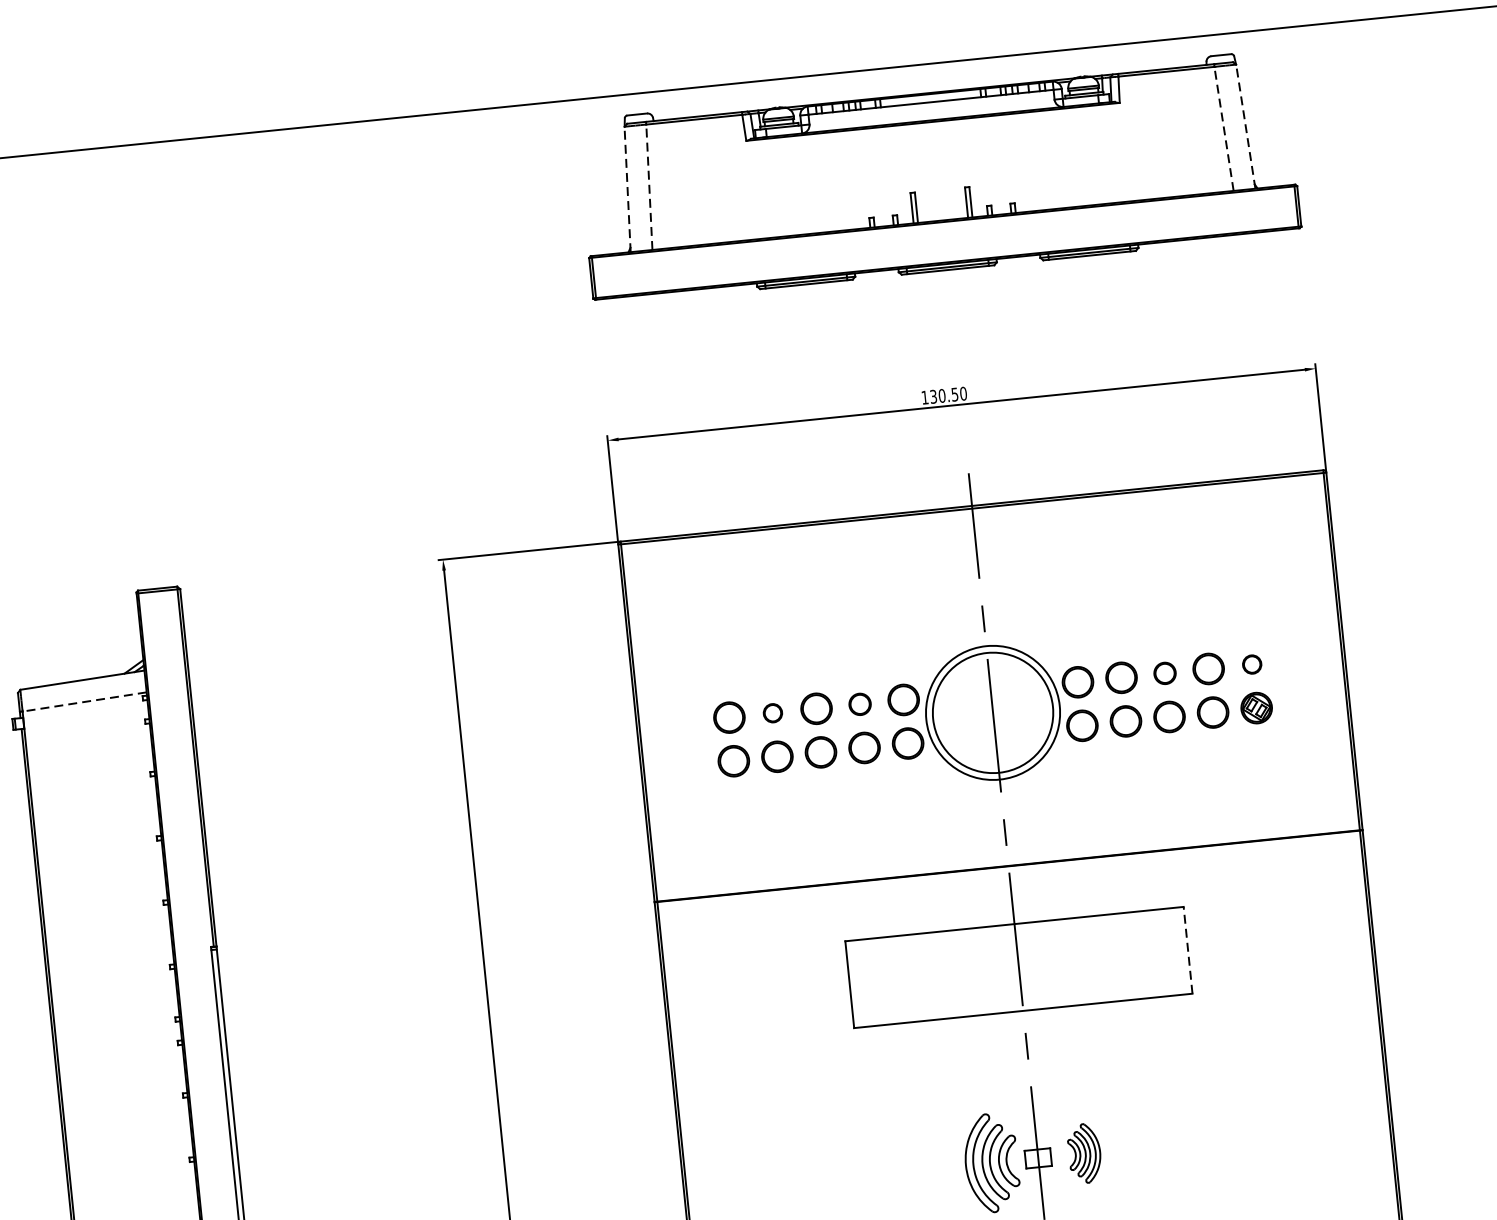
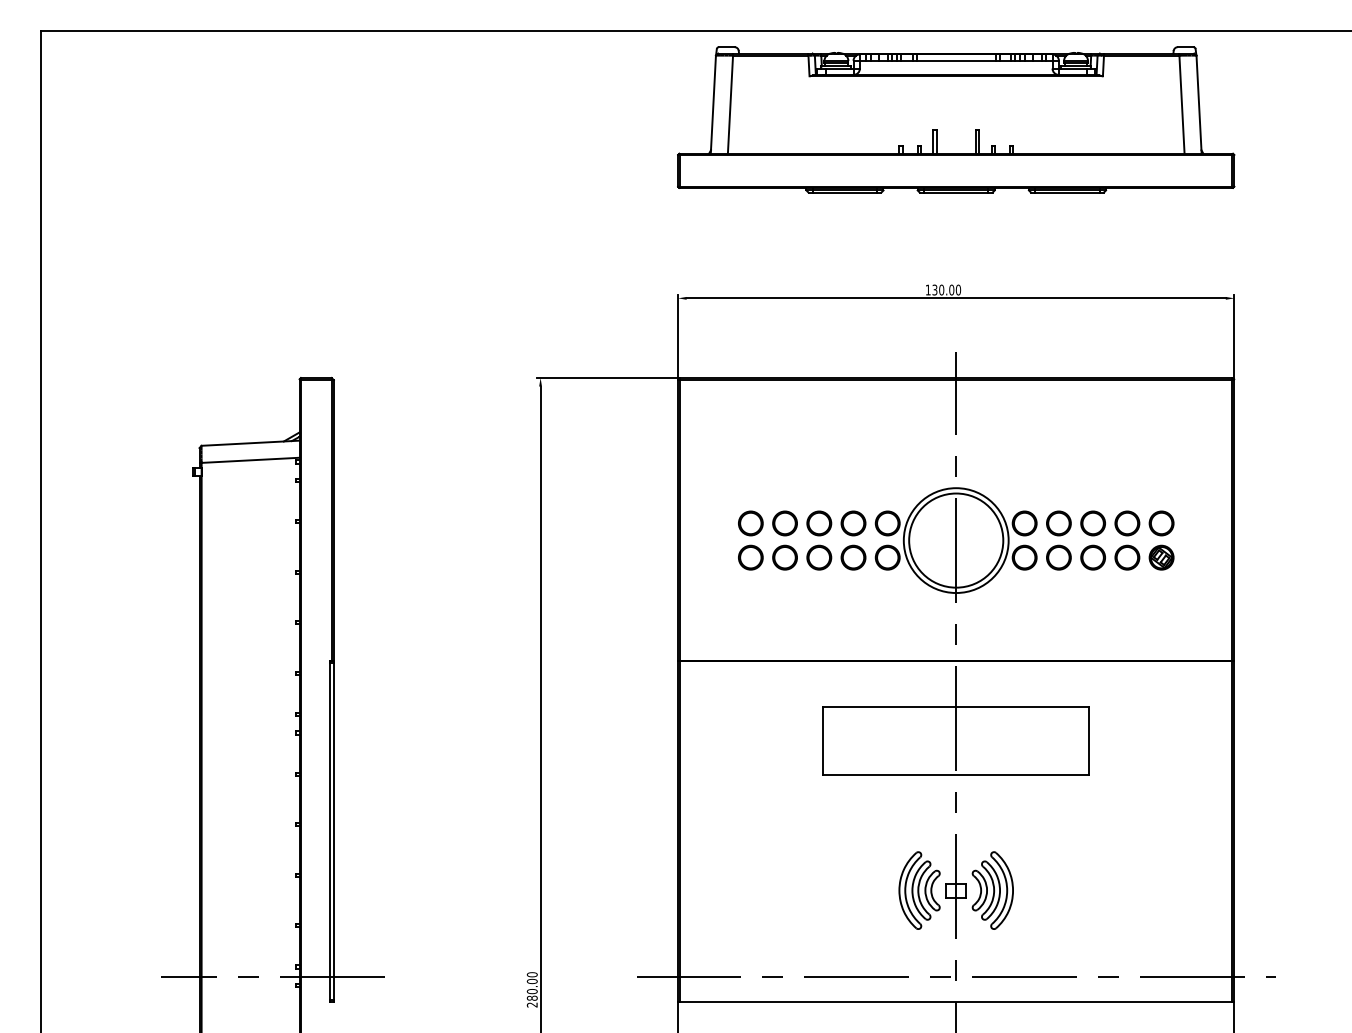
line: (1246, 126) -> (1199, 104), dashed -> solid
line: (1223, 128) -> (1181, 104), dashed -> solid
line: (649, 187) -> (730, 104), dashed -> solid
line: (627, 189) -> (713, 104), dashed -> solid
text: (954, 393) -> (951, 289), 130.50 -> 130.00
part: (1252, 664) -> (1161, 523), size x1.67
part: (1164, 673) -> (1092, 523), size x1.43
line: (84, 702) -> (250, 460), dashed -> solid
part: (860, 704) -> (853, 523), size x1.43
part: (772, 713) -> (784, 523), size x1.67
line: (1188, 950) -> (1089, 740), dashed -> solid
part: (1084, 1153) -> (992, 890), size x1.67

